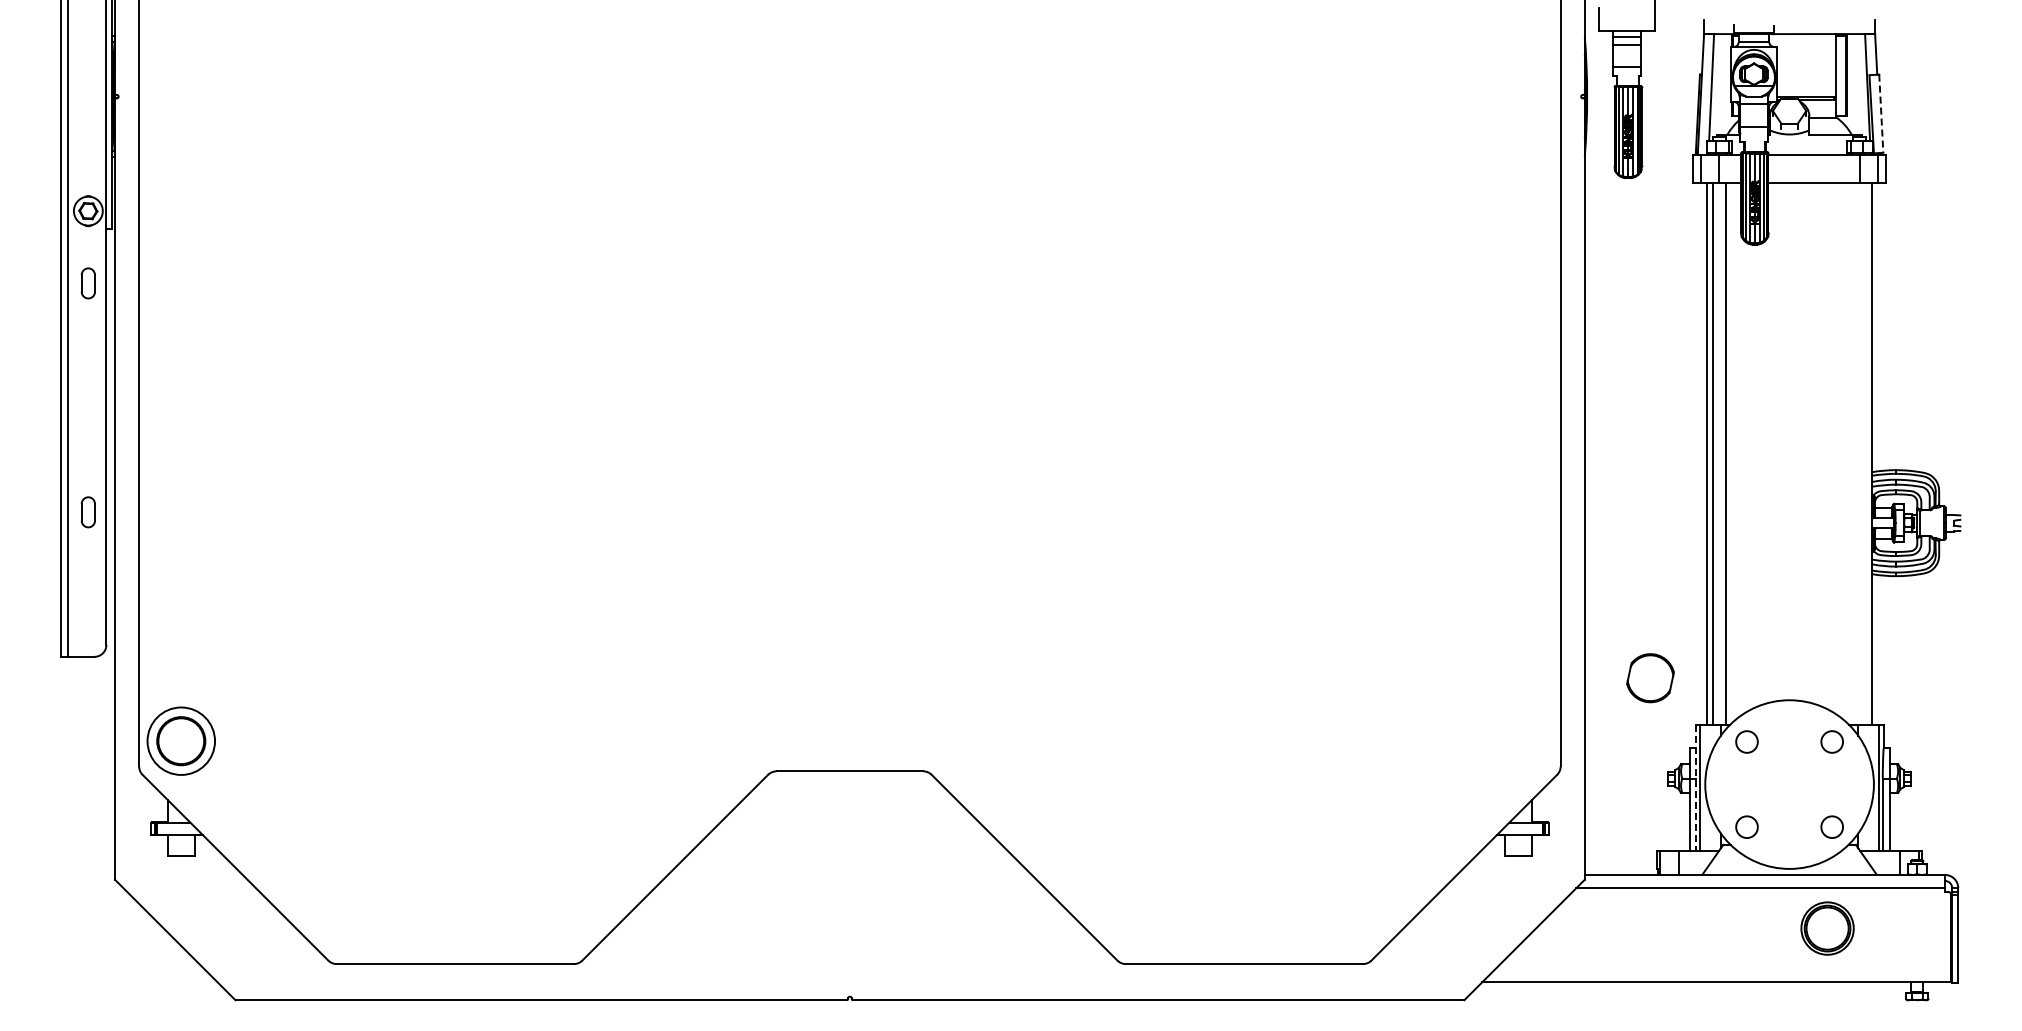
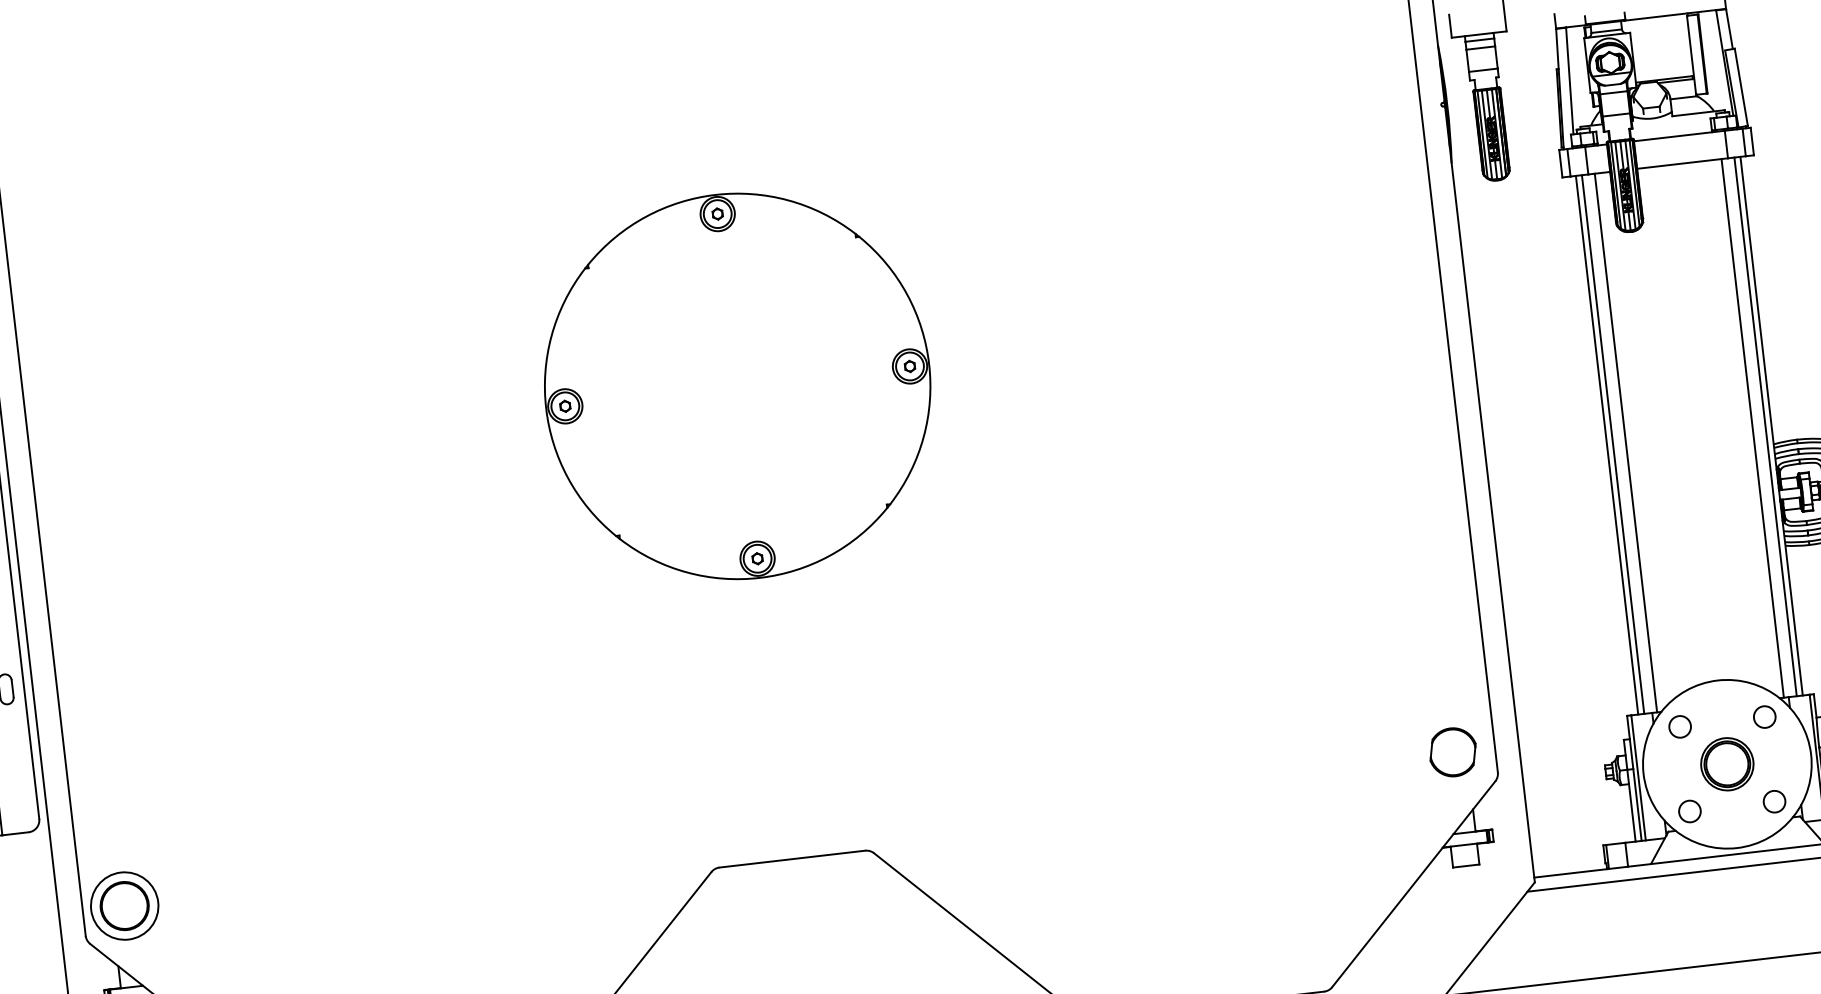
line: (1881, 114) -> (1741, 88), dashed -> solid
part: (849, 295) -> (737, 386), added
line: (1853, 453) -> (1752, 428), added
line: (1866, 453) -> (1765, 426), added
part: (1650, 678) -> (1453, 752), moved
line: (1695, 787) -> (1634, 778), dashed -> solid
part: (1827, 928) -> (1727, 764), moved

